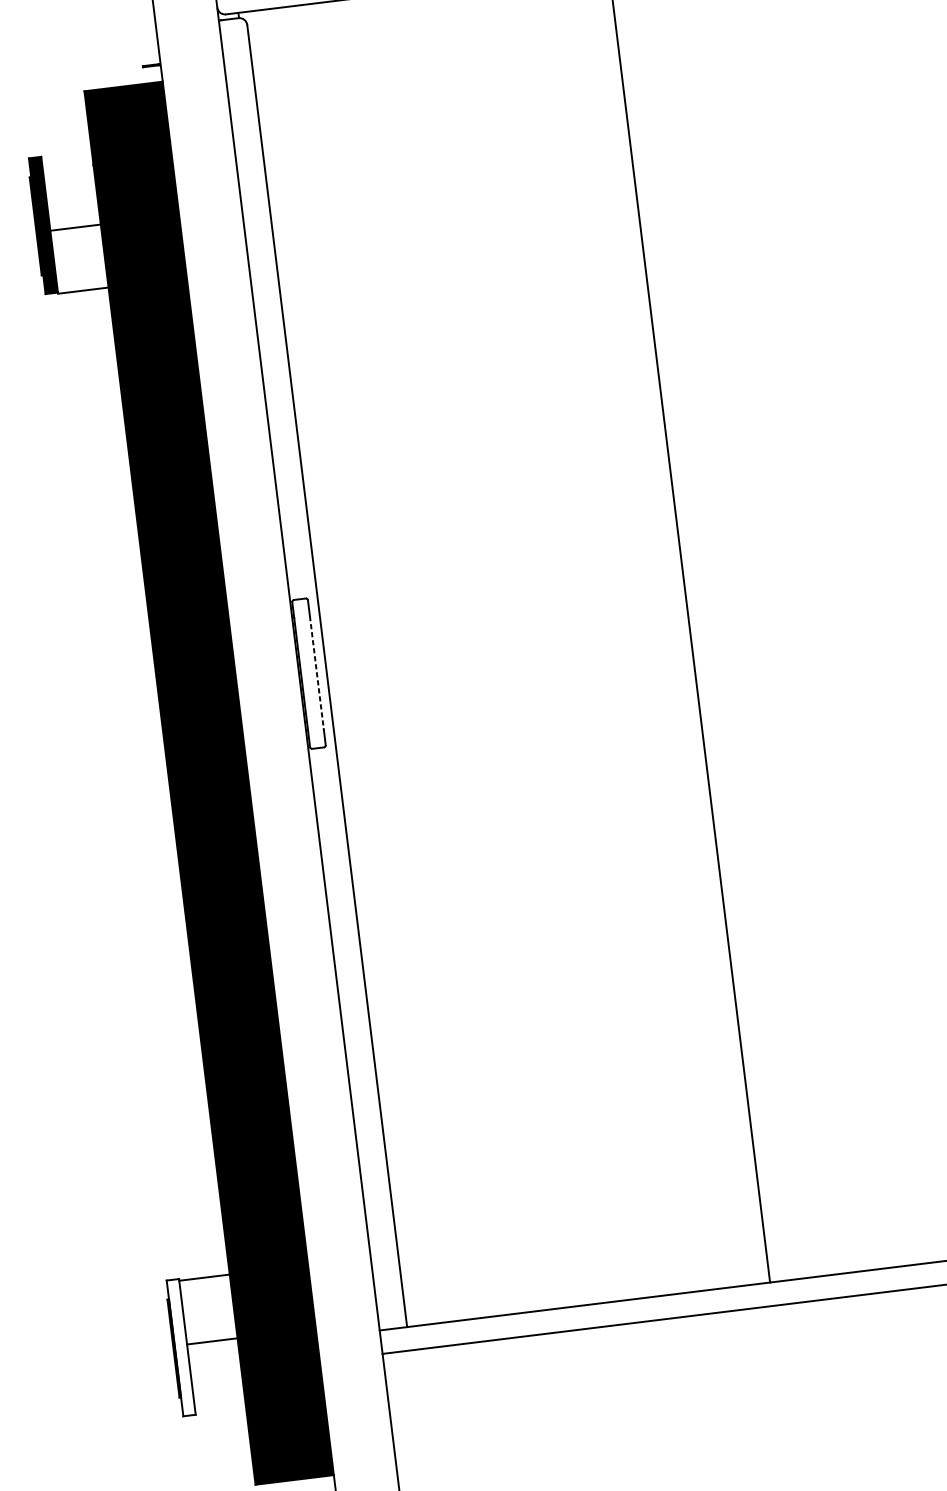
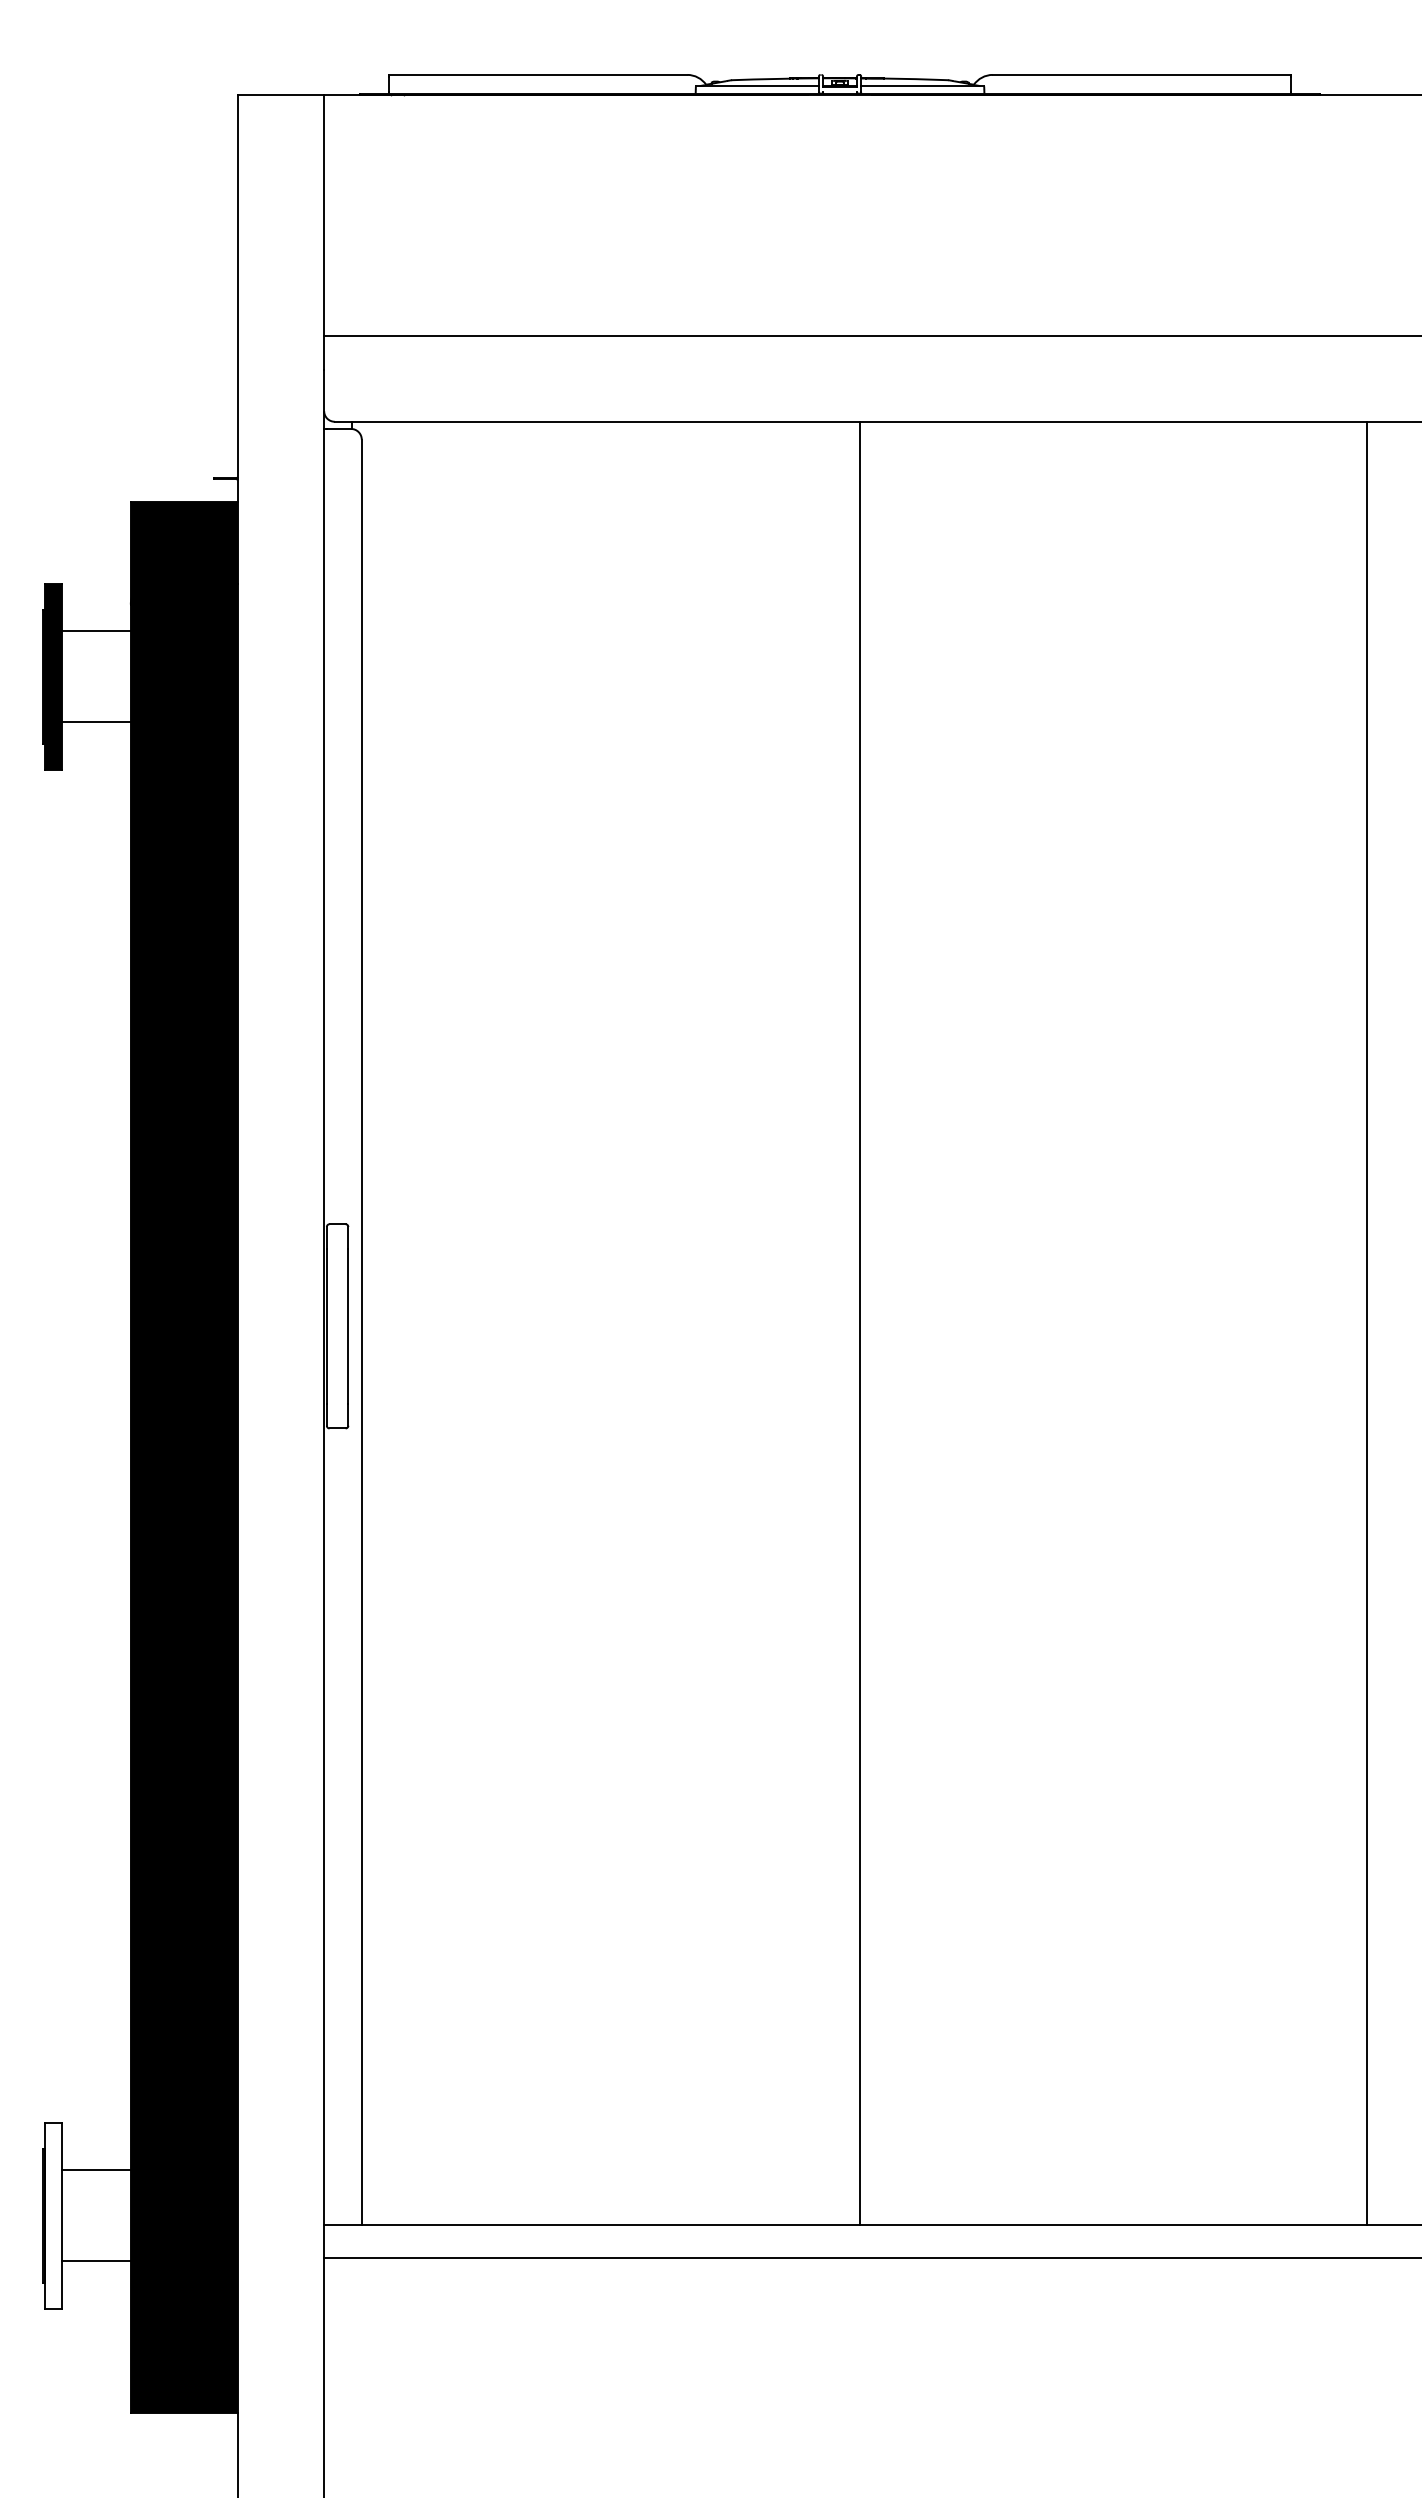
line: (75, 227) -> (95, 630), moved
line: (82, 290) -> (95, 722), moved
line: (316, 672) -> (348, 1326), dashed -> solid
line: (204, 1278) -> (95, 2170), moved
line: (211, 1341) -> (95, 2261), moved

